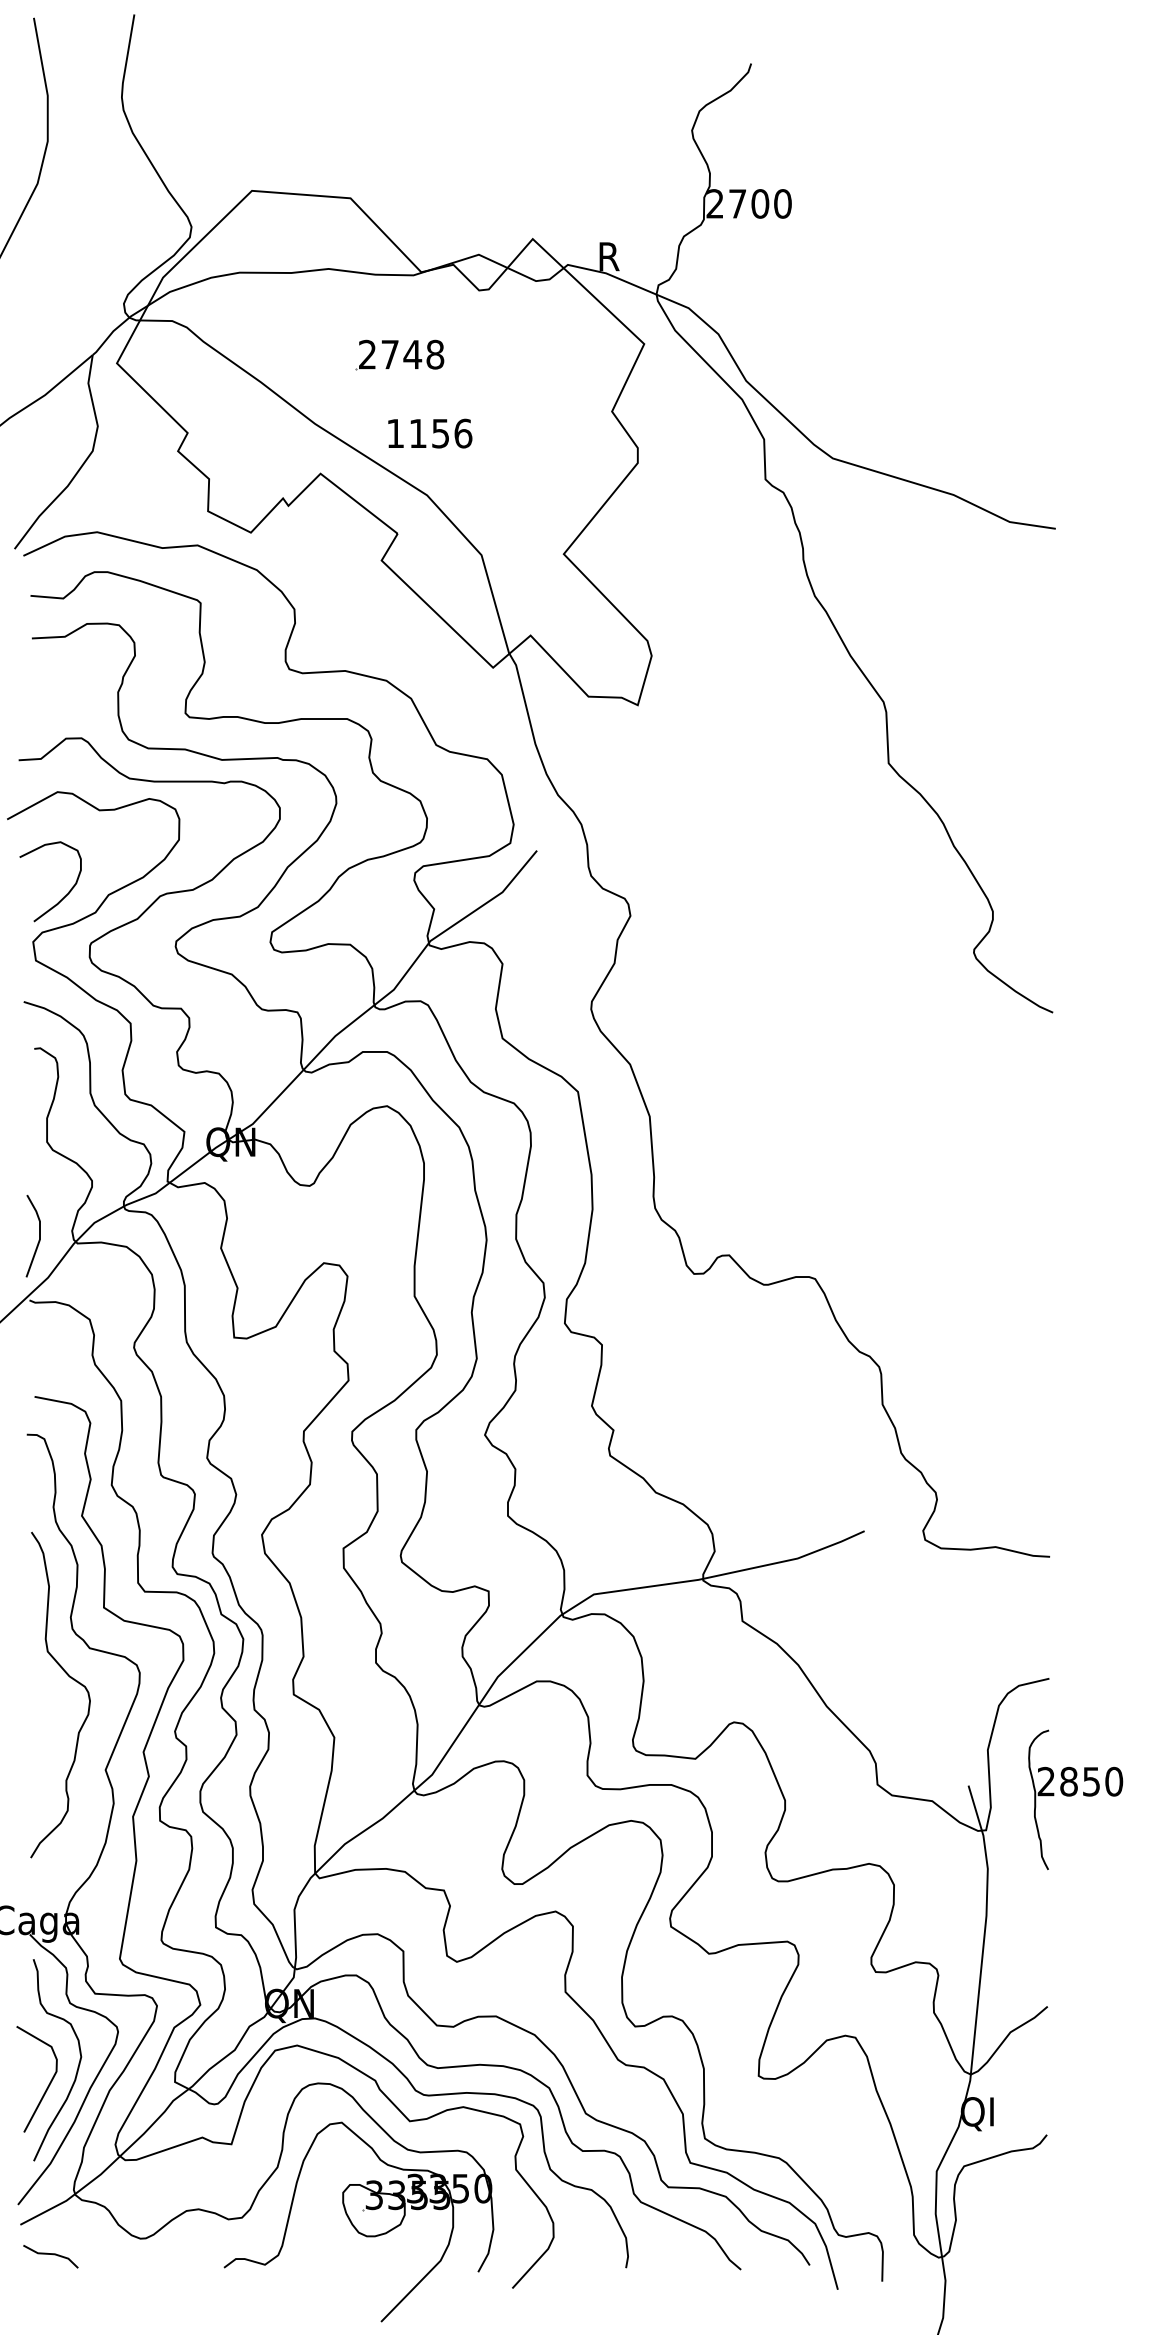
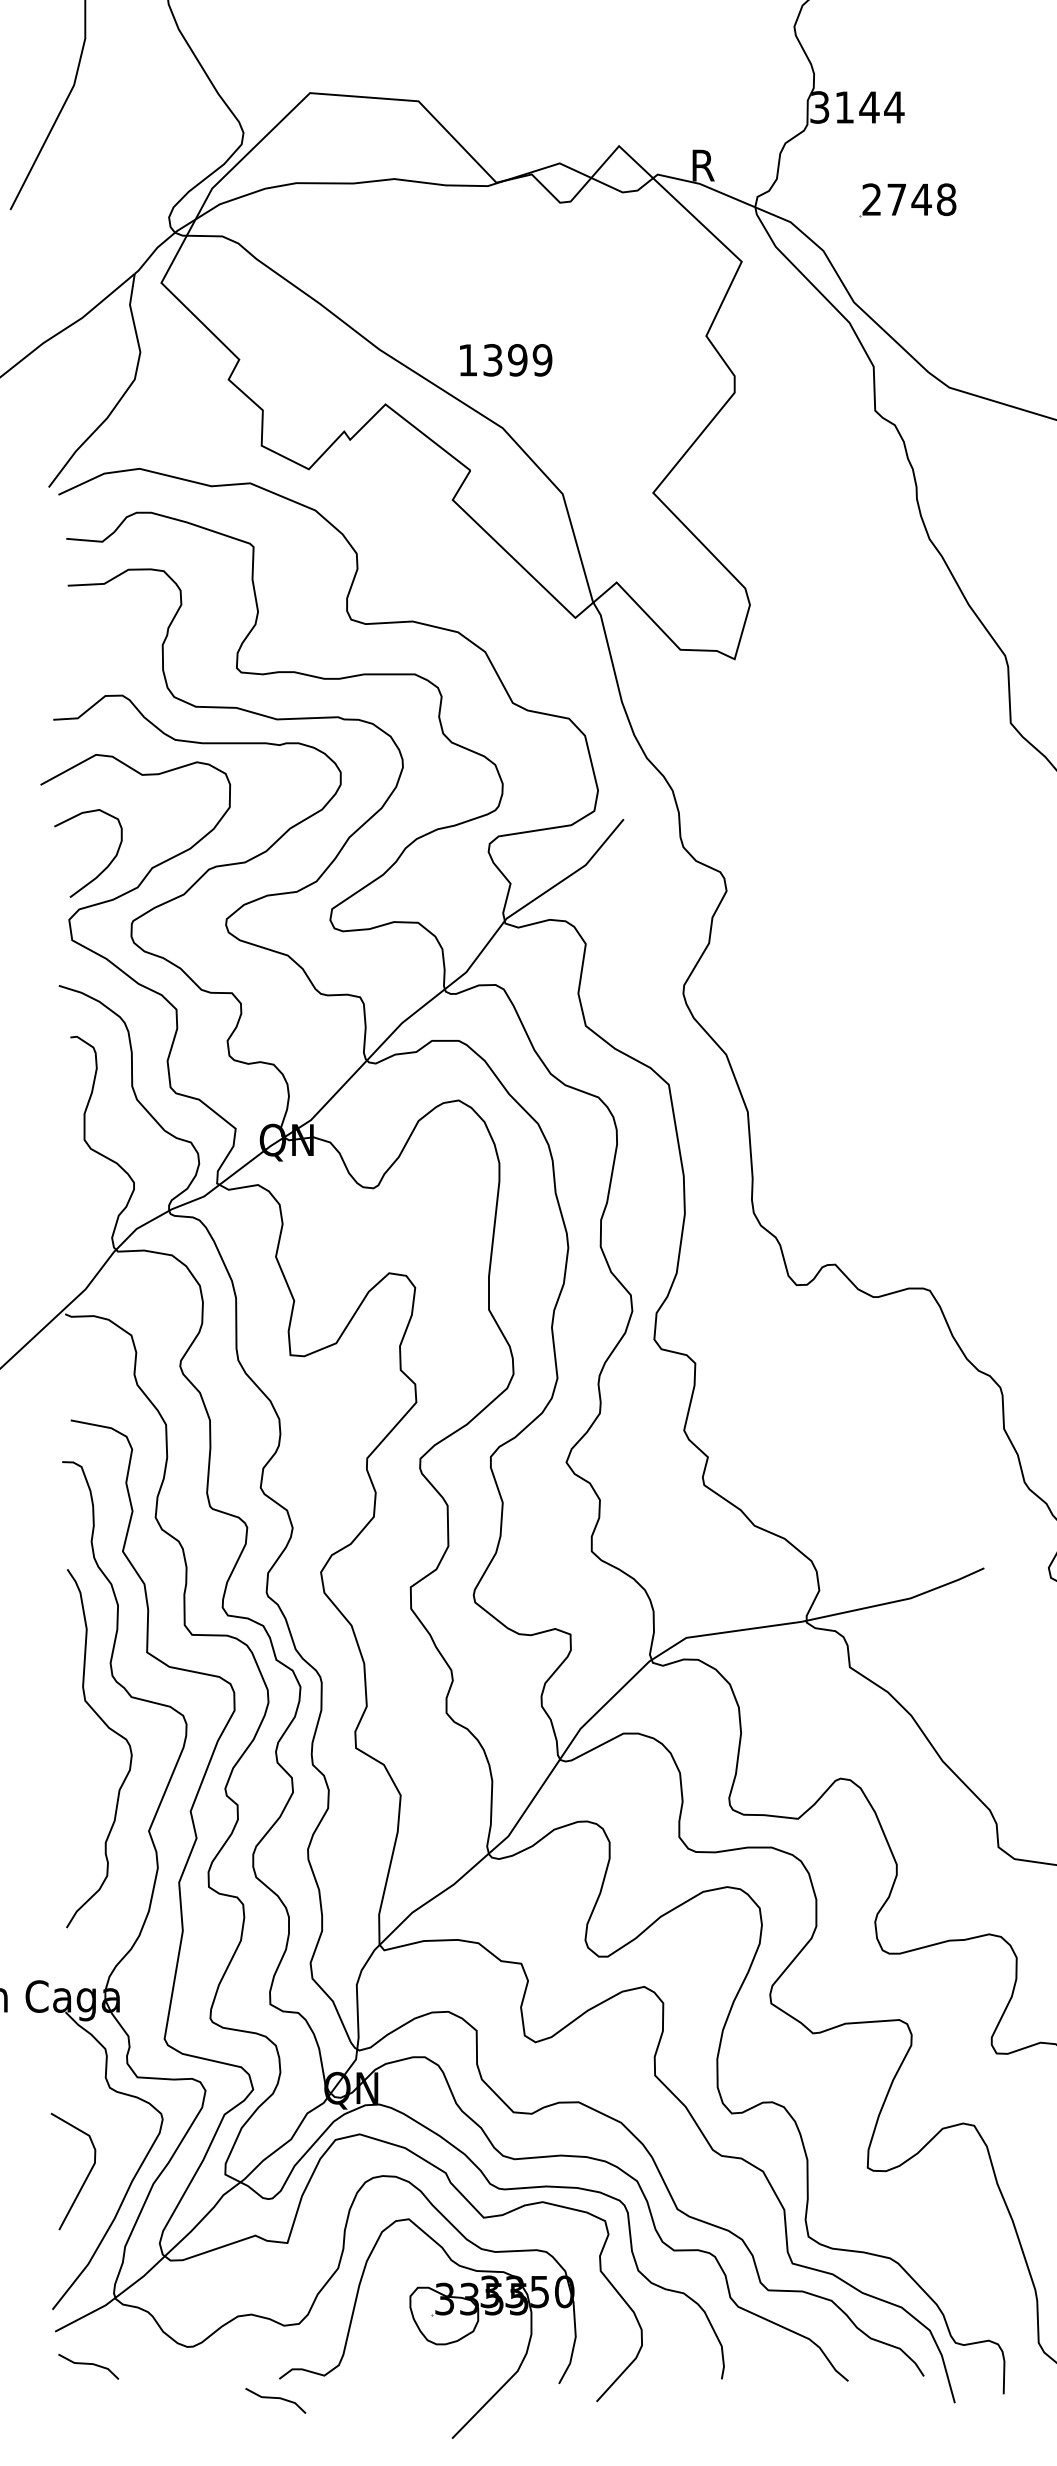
text: (749, 203) -> (857, 107), 2700 -> 3144
part: (399, 354) -> (907, 199), moved
text: (440, 433) -> (517, 360), 1156 -> 1399
line: (39, 1236) -> (76, 1243), removed
curve: (77, 2066) -> (117, 2157), removed
line: (220, 2285) -> (275, 2398), added

